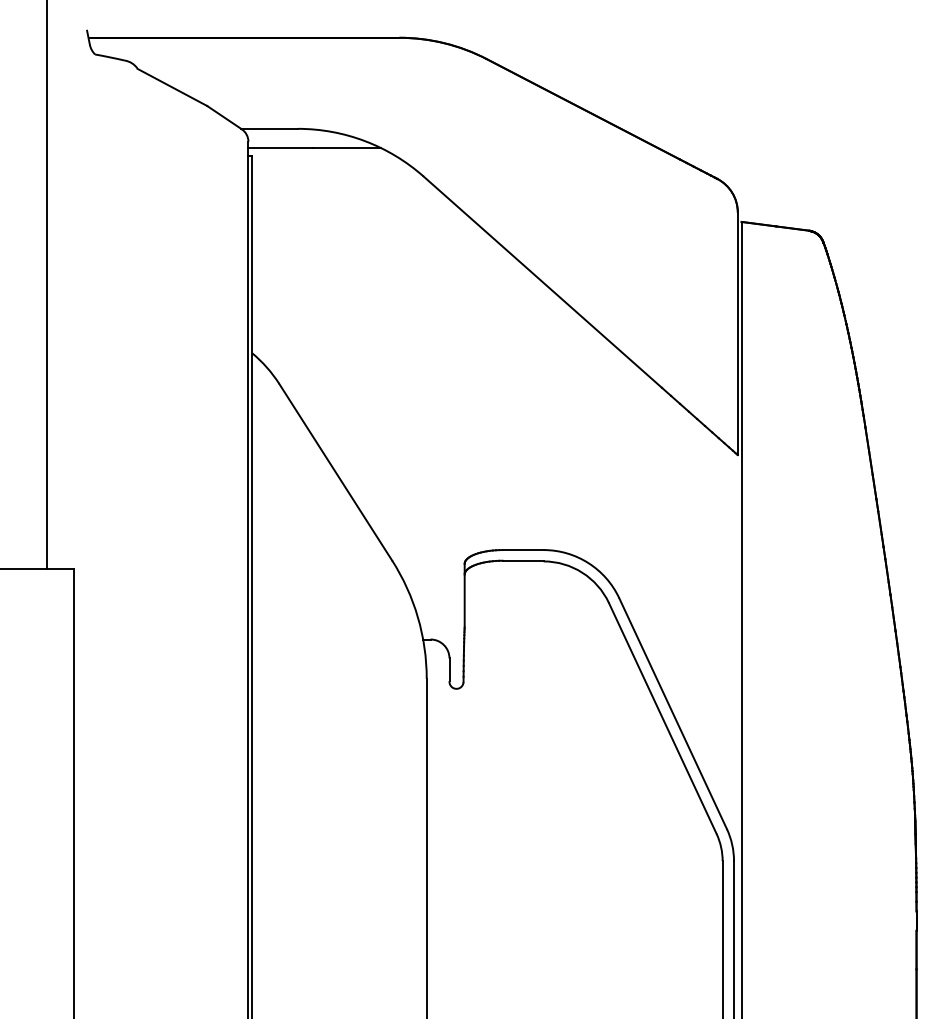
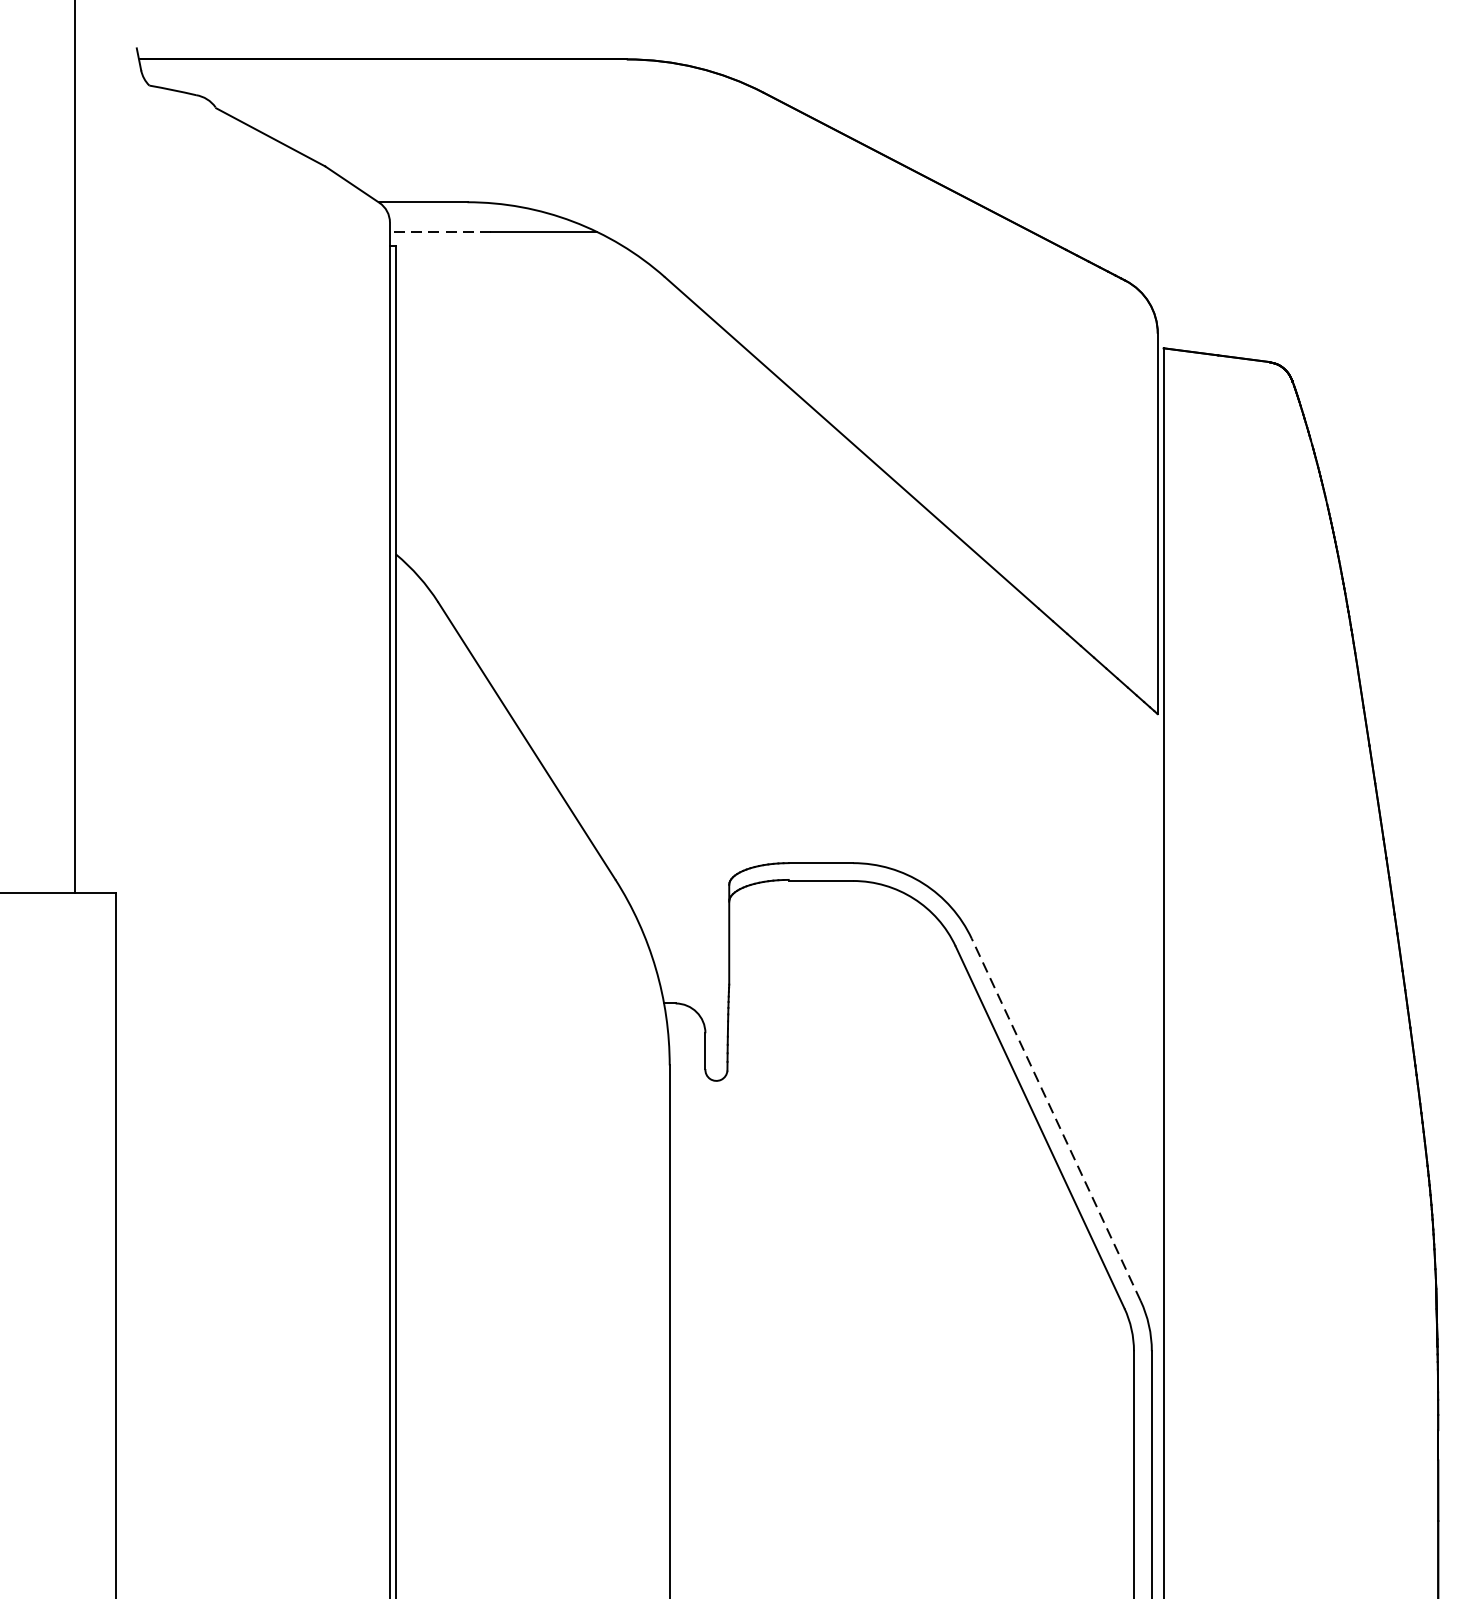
line: (280, 147) -> (440, 231), solid -> dashed
line: (672, 713) -> (1055, 1119), solid -> dashed

